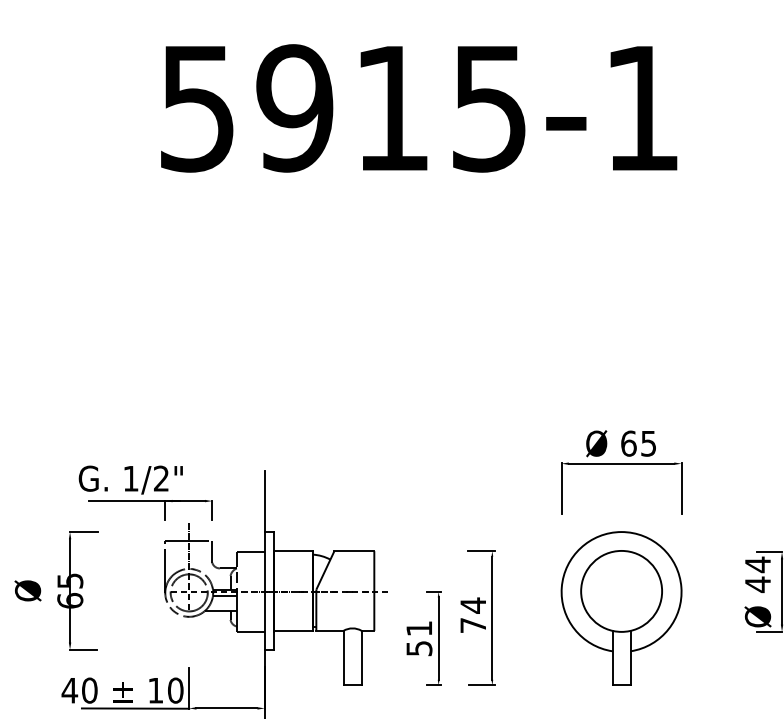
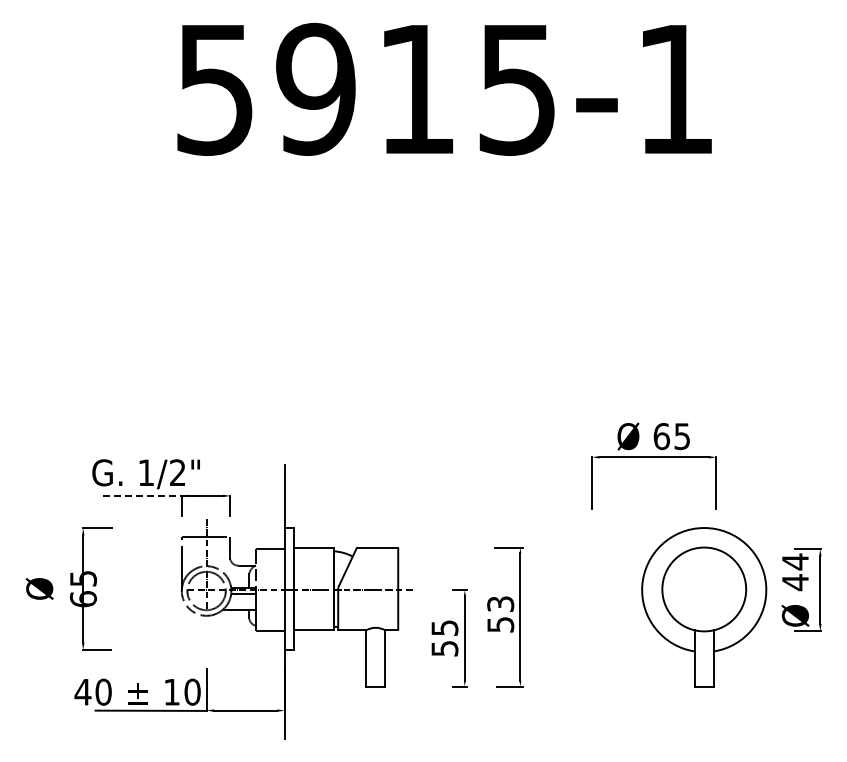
line: (135, 500) -> (150, 495), solid -> dashed
part: (621, 608) -> (704, 607), moved
text: (473, 614) -> (500, 613), 74 -> 53
text: (419, 628) -> (444, 627), 51 -> 55

